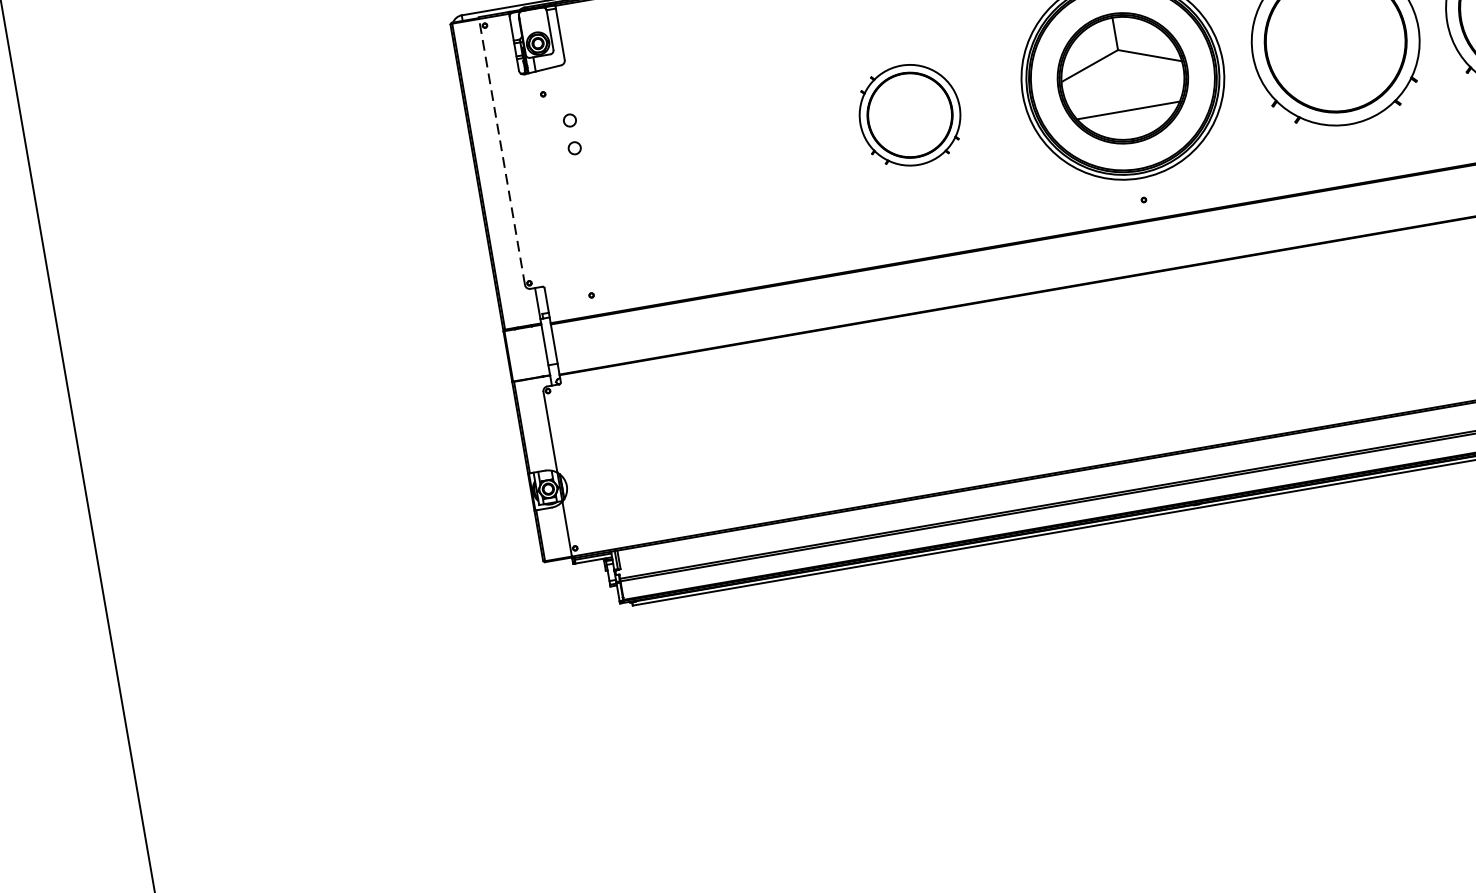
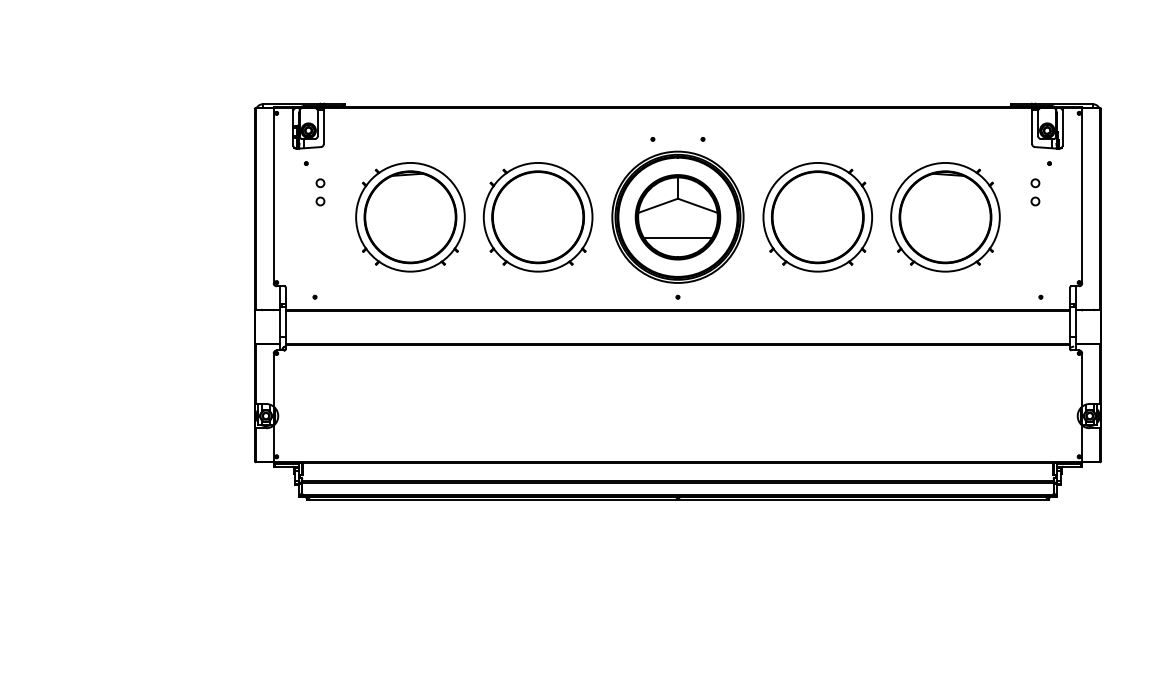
part: (909, 115) -> (537, 217), size x1.67
part: (715, 148) -> (410, 217), added
line: (501, 149) -> (273, 194), dashed -> solid

